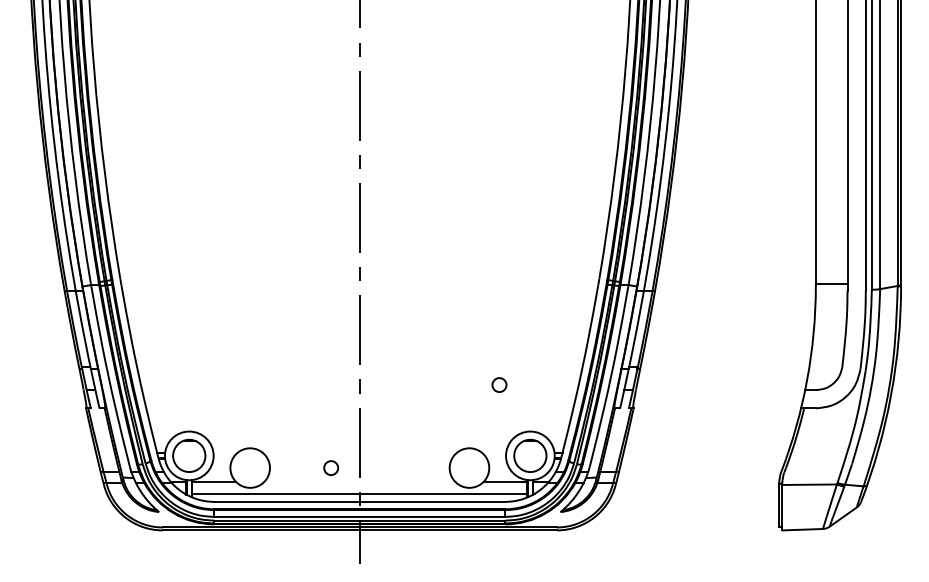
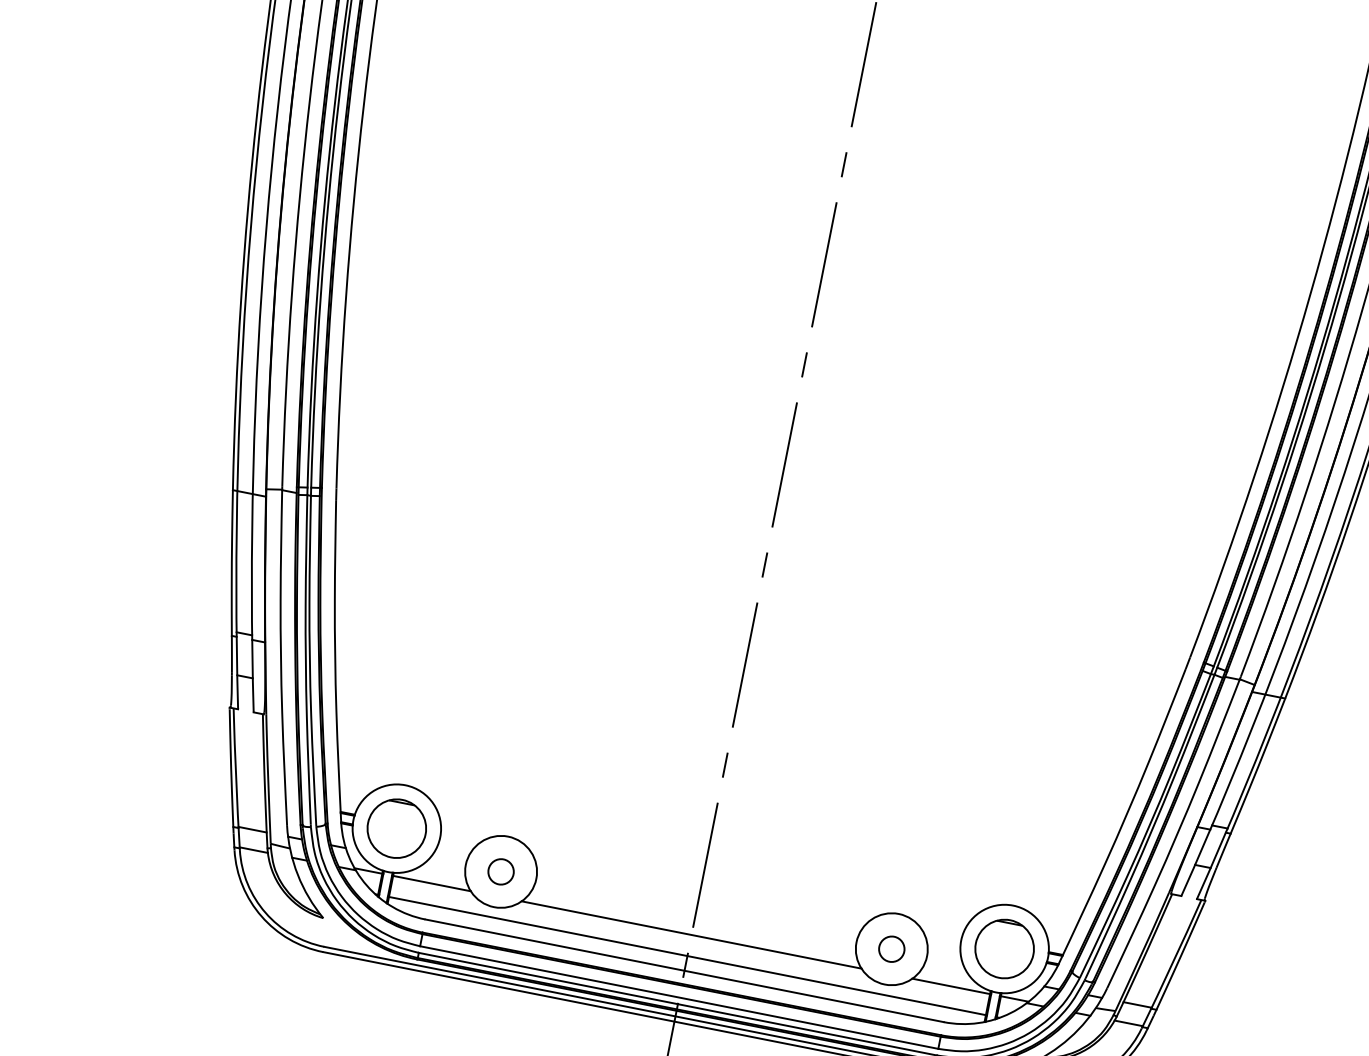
circle: (499, 384) -> (892, 948), moved
circle: (331, 467) -> (501, 870), moved
line: (359, 481) -> (691, 934), added

